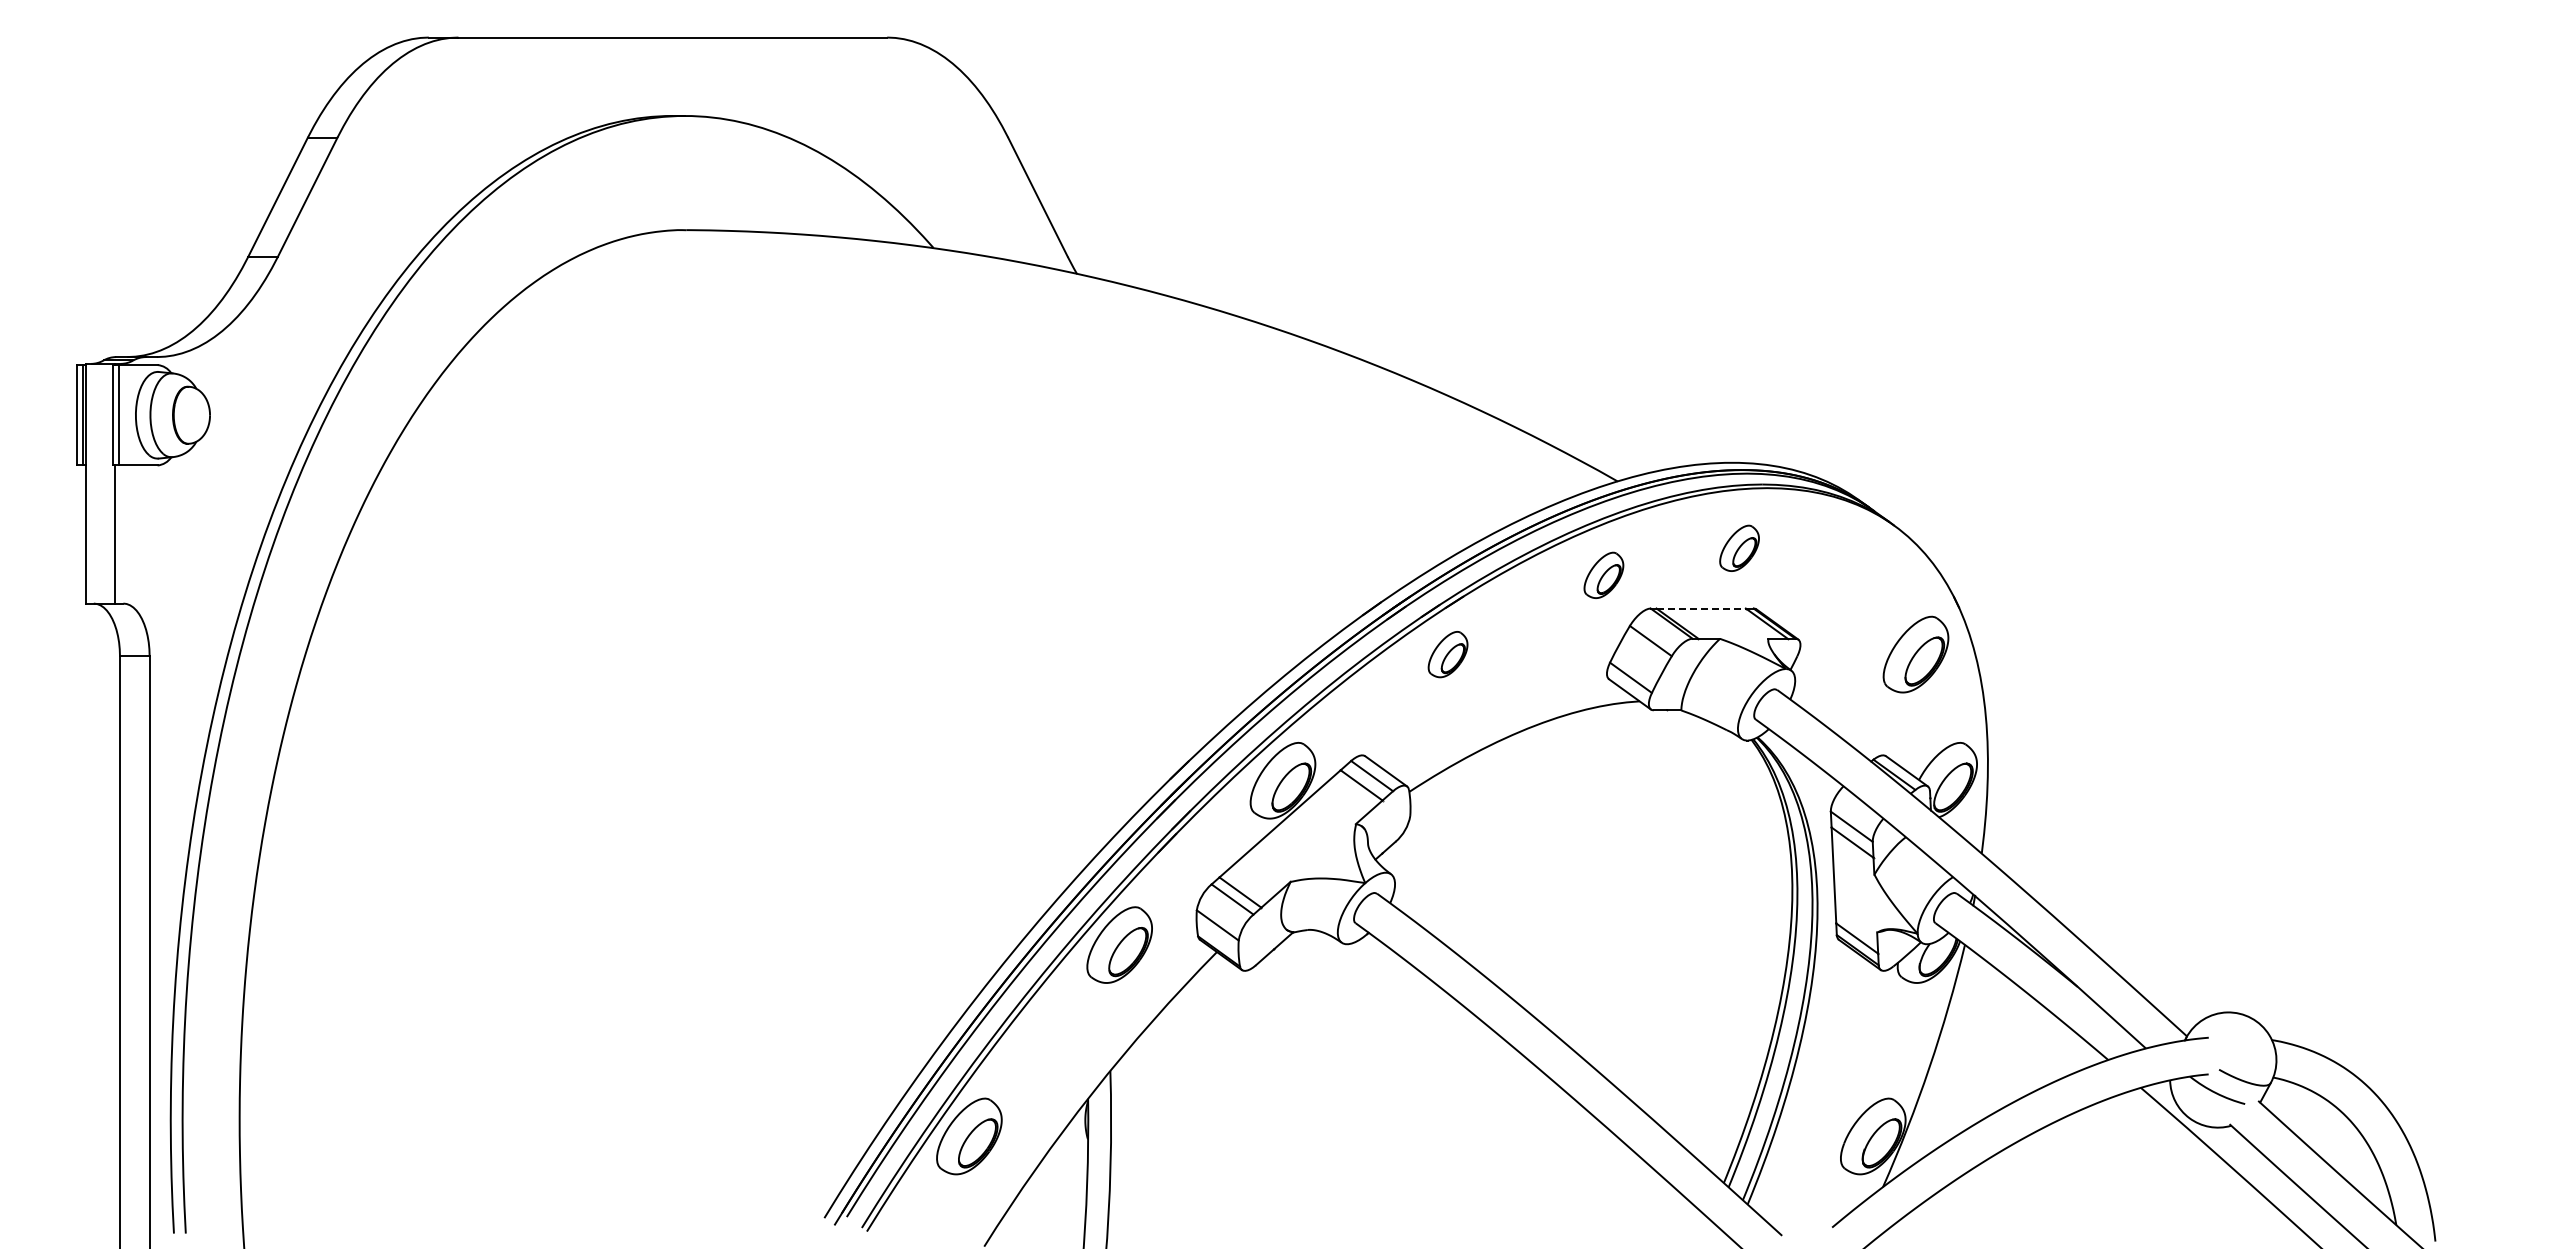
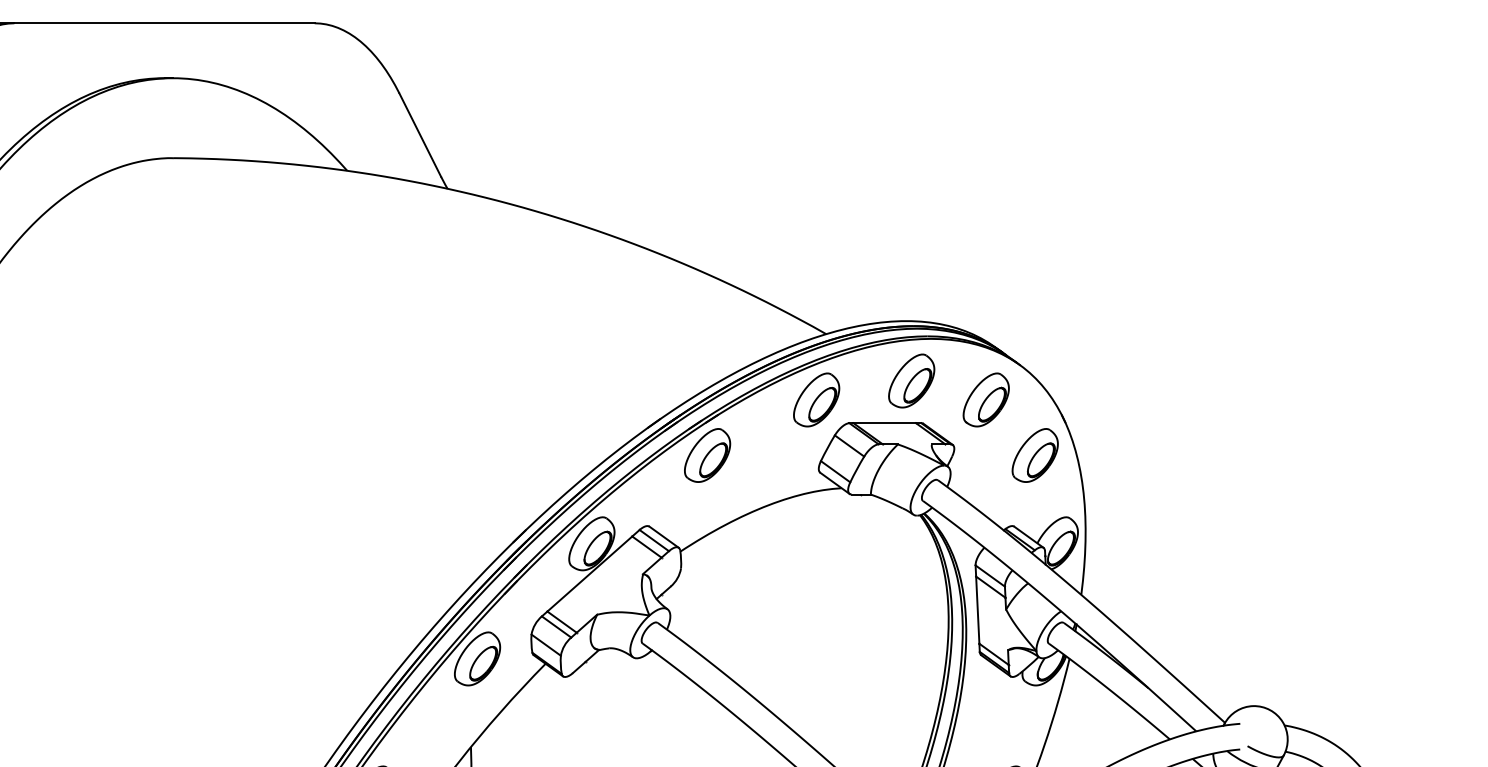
part: (1739, 548) -> (911, 381), size x1.67
part: (1603, 575) -> (816, 400), size x1.67
part: (1845, 575) -> (985, 400), added
line: (1701, 608) -> (885, 423), dashed -> solid
part: (1447, 654) -> (707, 455), size x1.67

